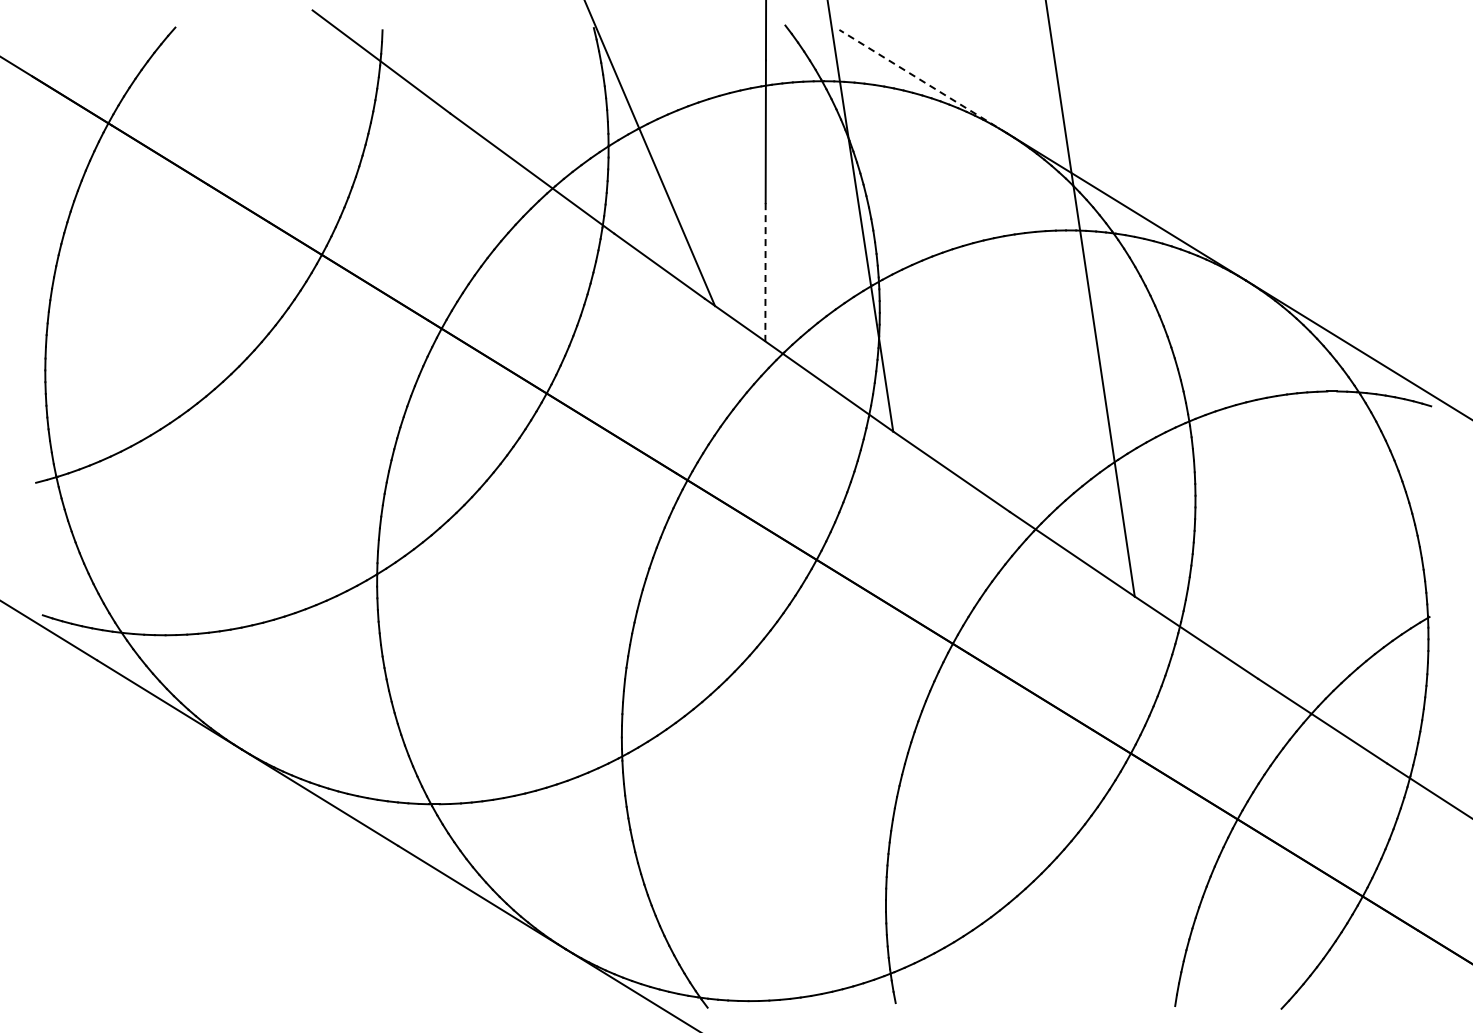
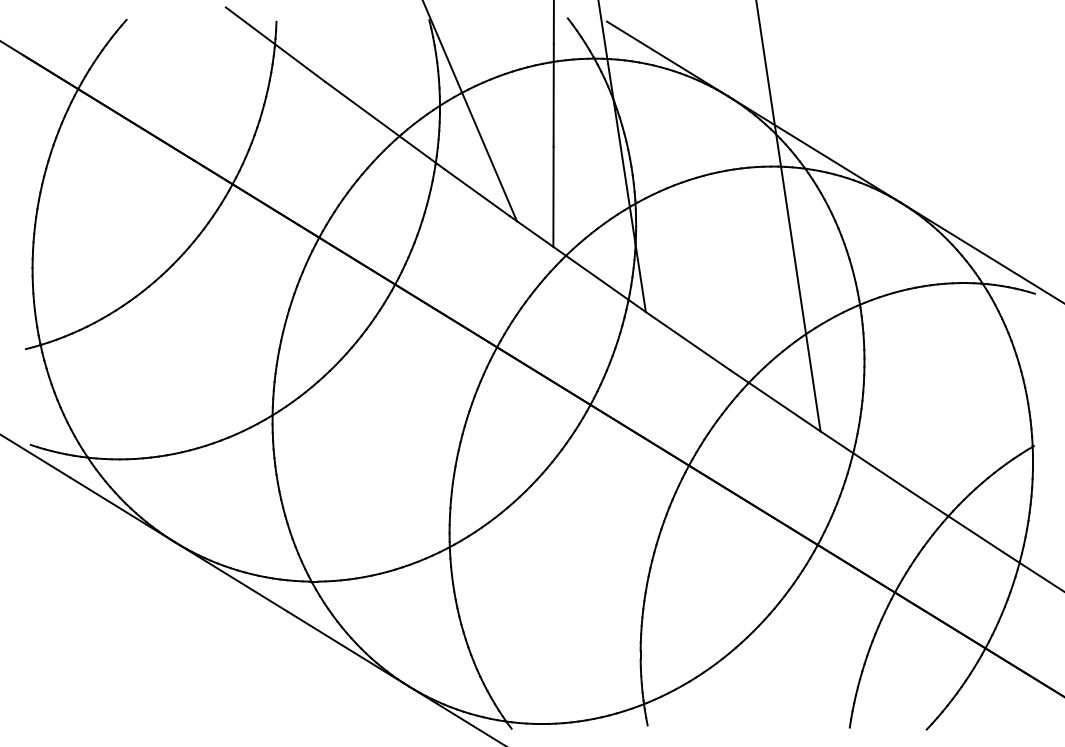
line: (922, 81) -> (667, 58), dashed -> solid
line: (765, 272) -> (553, 197), dashed -> solid

